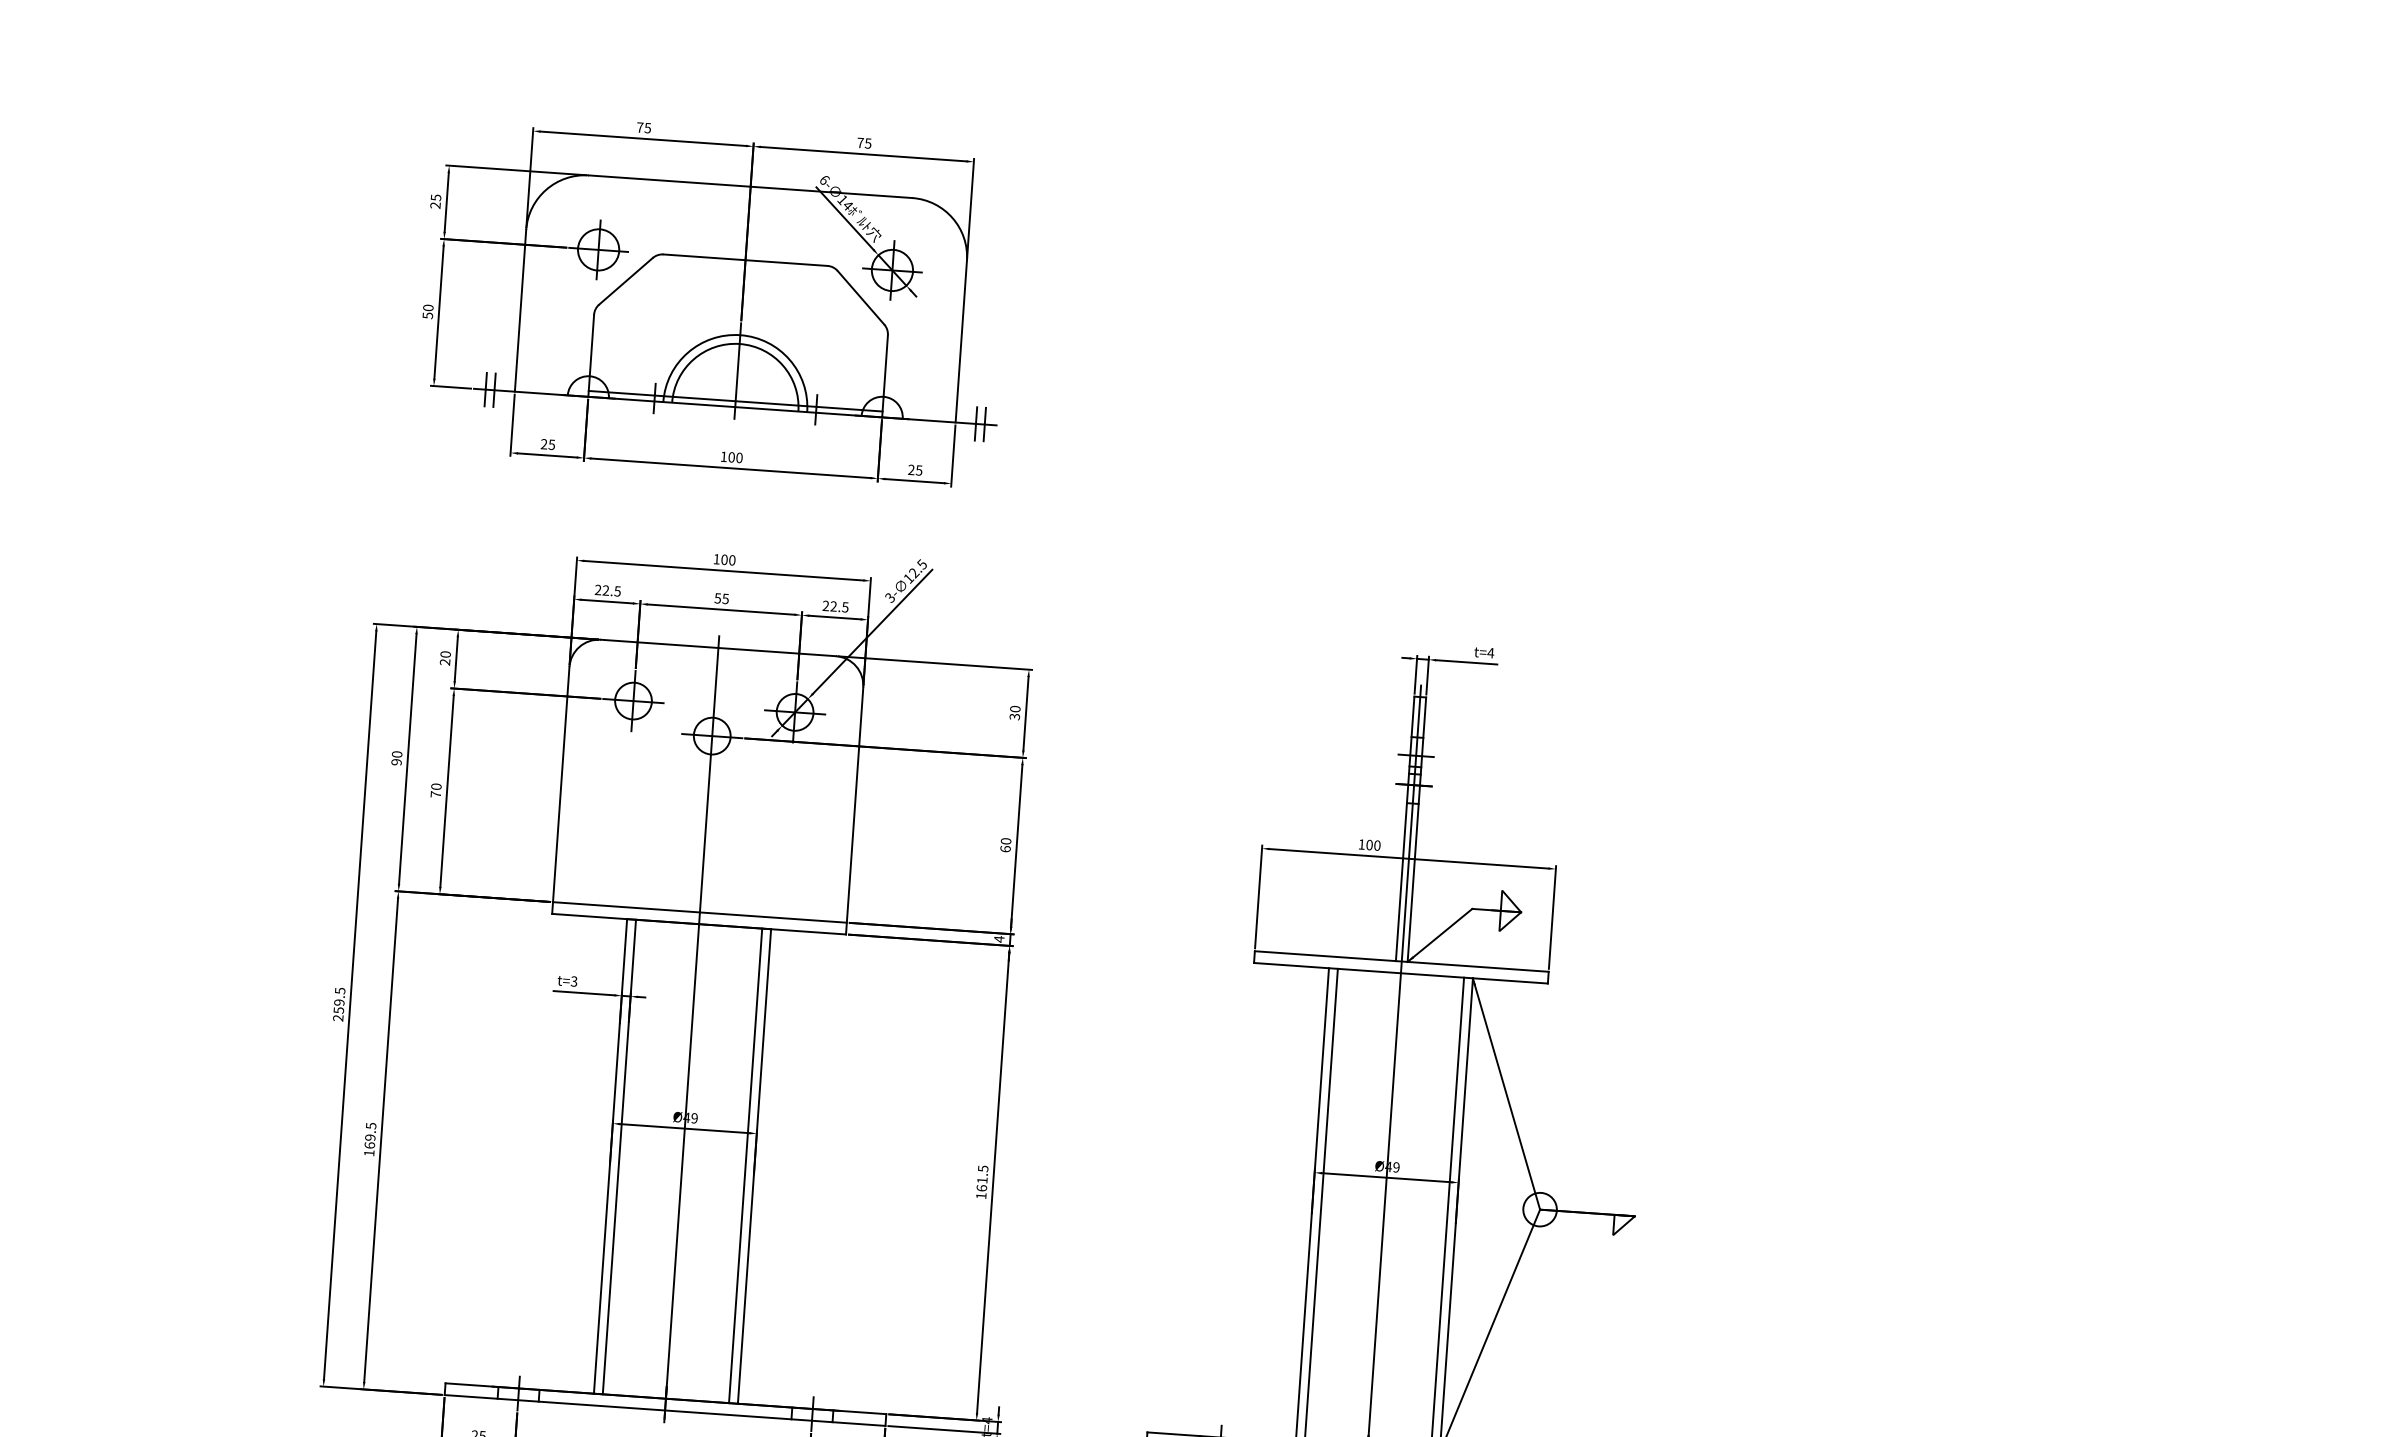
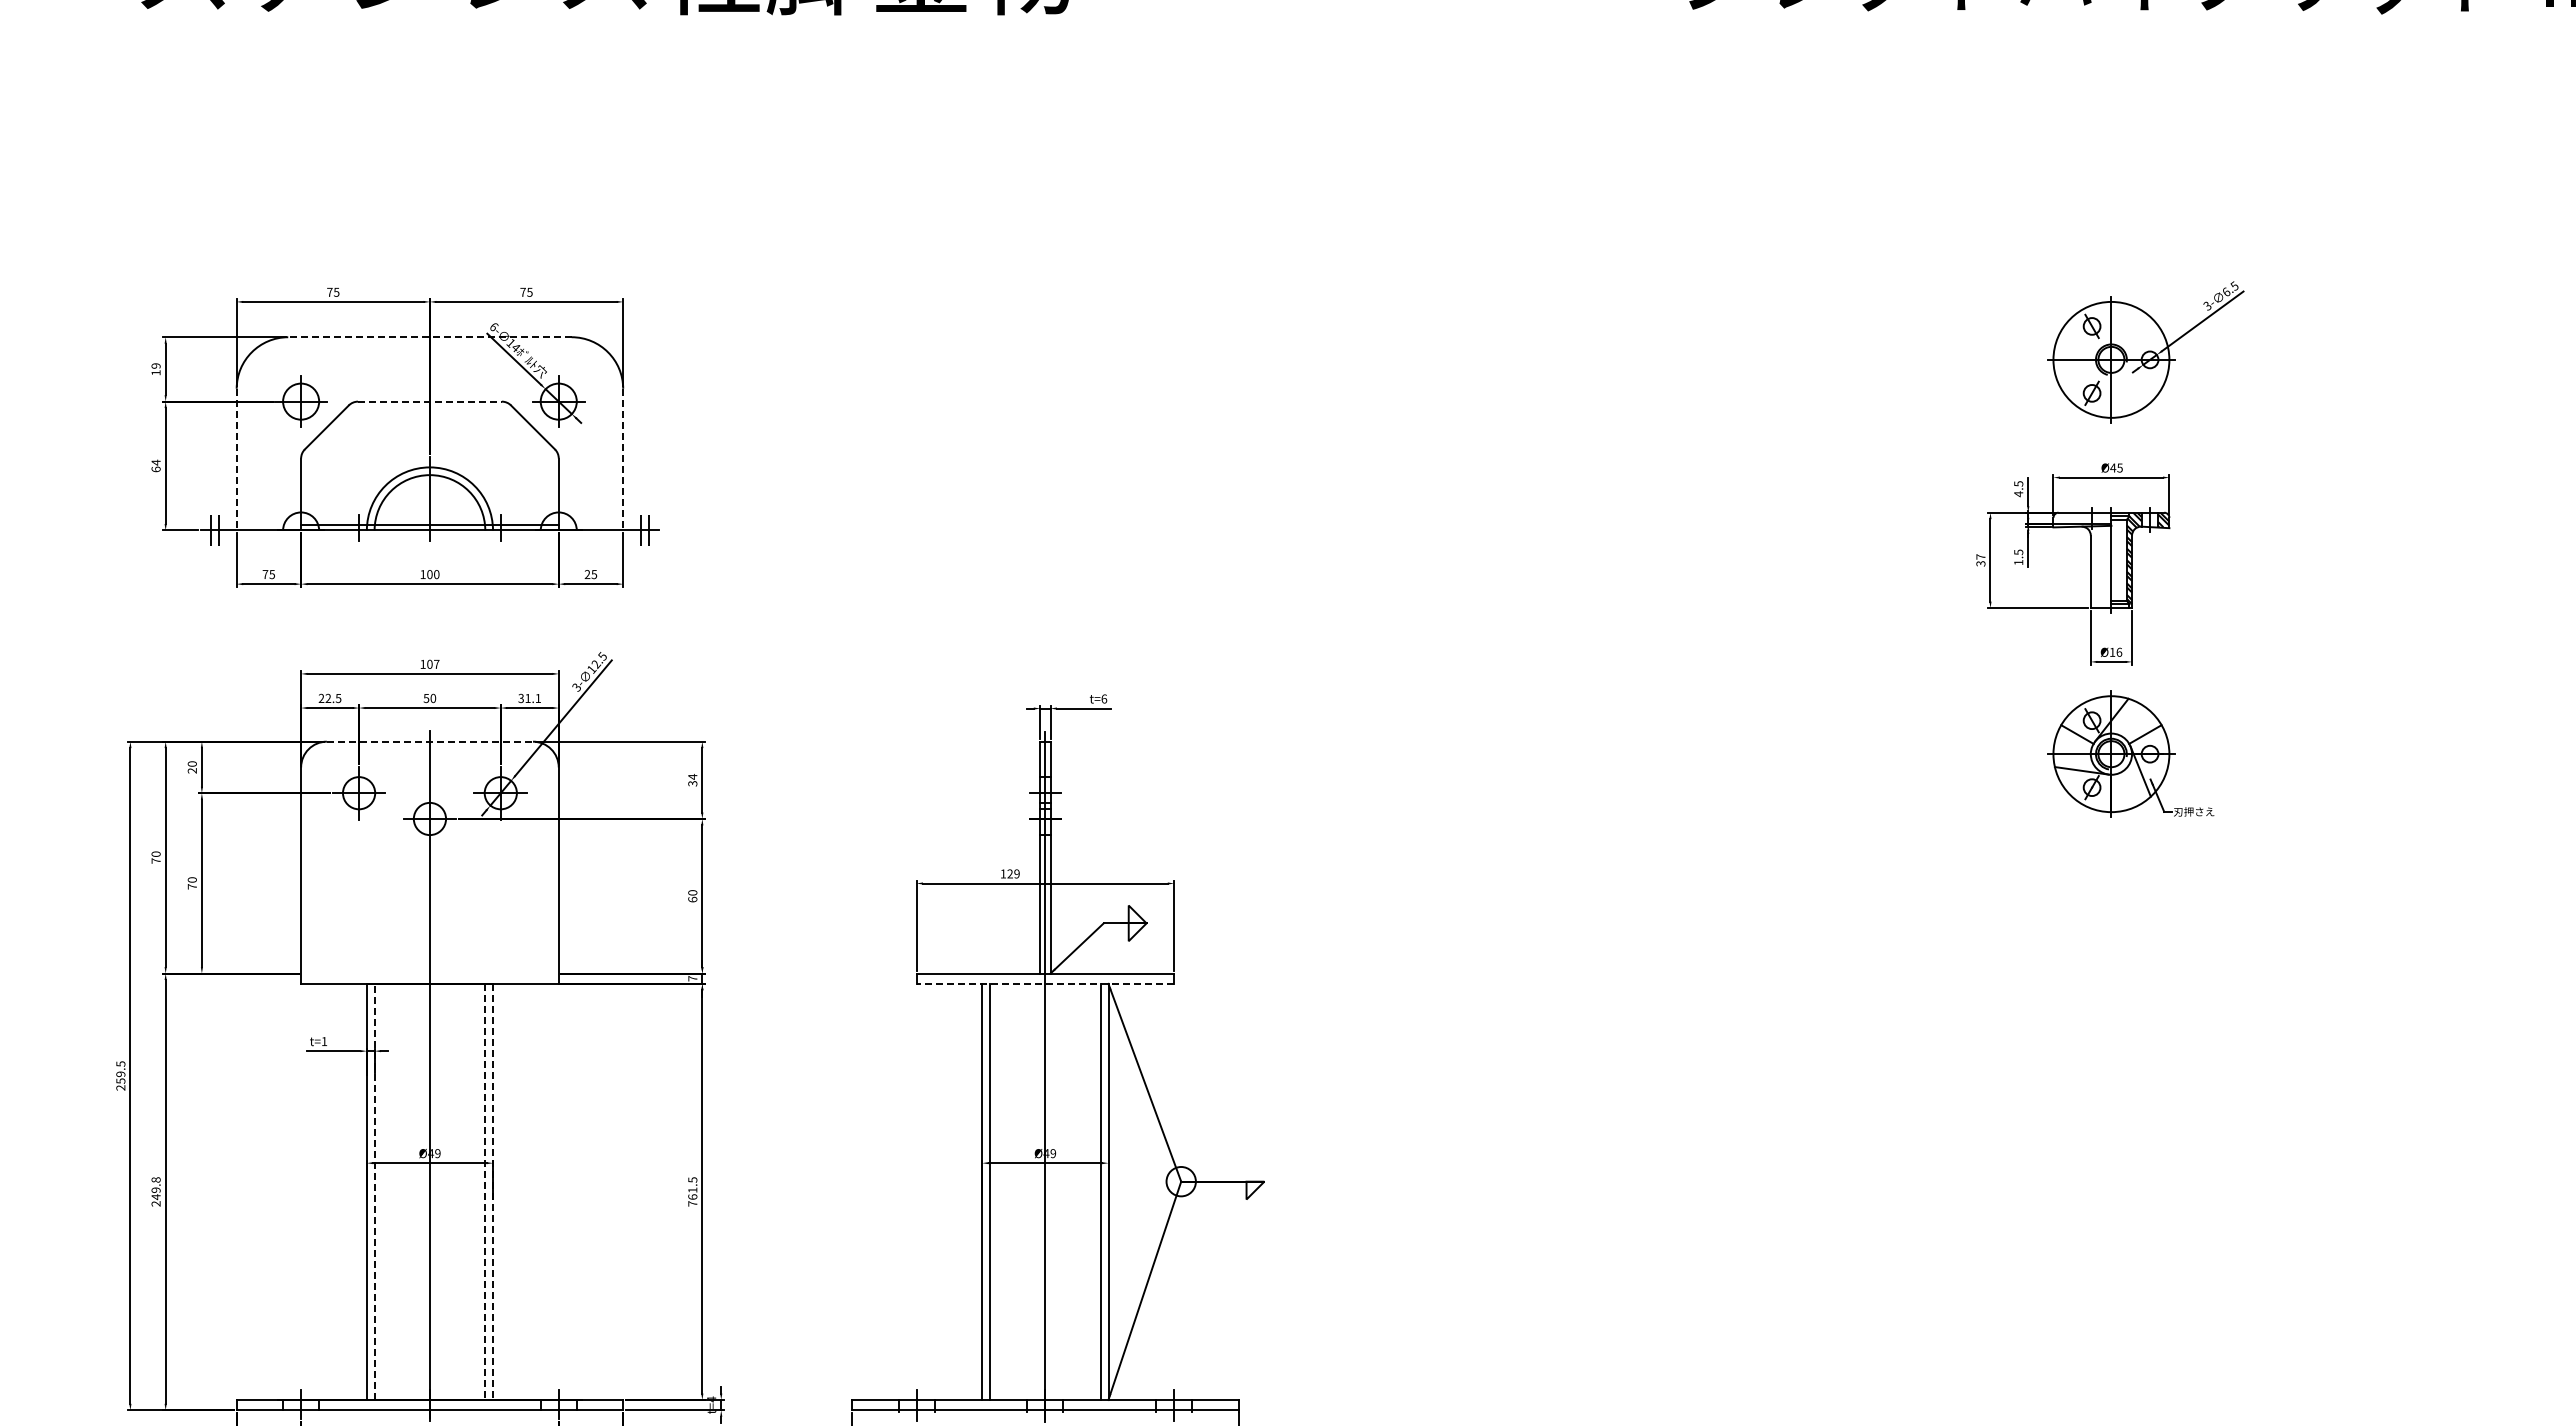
line: (750, 187) -> (429, 337), solid -> dashed
text: (435, 201) -> (155, 369), 25 -> 19
line: (745, 259) -> (429, 401), solid -> dashed
line: (520, 310) -> (236, 459), solid -> dashed
text: (427, 311) -> (155, 465), 50 -> 64
line: (961, 341) -> (623, 459), solid -> dashed
text: (544, 444) -> (265, 574), 25 -> 75
text: (732, 559) -> (436, 663), 100 -> 107
text: (725, 597) -> (433, 697), 55 -> 50
text: (835, 606) -> (529, 698), 22.5 -> 31.1
line: (719, 647) -> (430, 741), solid -> dashed
text: (1491, 652) -> (1104, 698), t=4 -> t=6
text: (1015, 708) -> (692, 776), 30 -> 34
text: (395, 761) -> (155, 860), 90 -> 70
text: (1373, 844) -> (1013, 873), 100 -> 129
line: (699, 912) -> (429, 973), removed
text: (998, 938) -> (692, 978), 4 -> 7
line: (1401, 972) -> (1045, 983), solid -> dashed
text: (574, 981) -> (324, 1041), t=3 -> t=1
text: (369, 1139) -> (155, 1191), 169.5 -> 249.8
line: (619, 1156) -> (374, 1191), solid -> dashed
line: (745, 1166) -> (485, 1192), solid -> dashed
line: (754, 1167) -> (493, 1192), solid -> dashed
text: (981, 1195) -> (692, 1203), 161.5 -> 761.5

